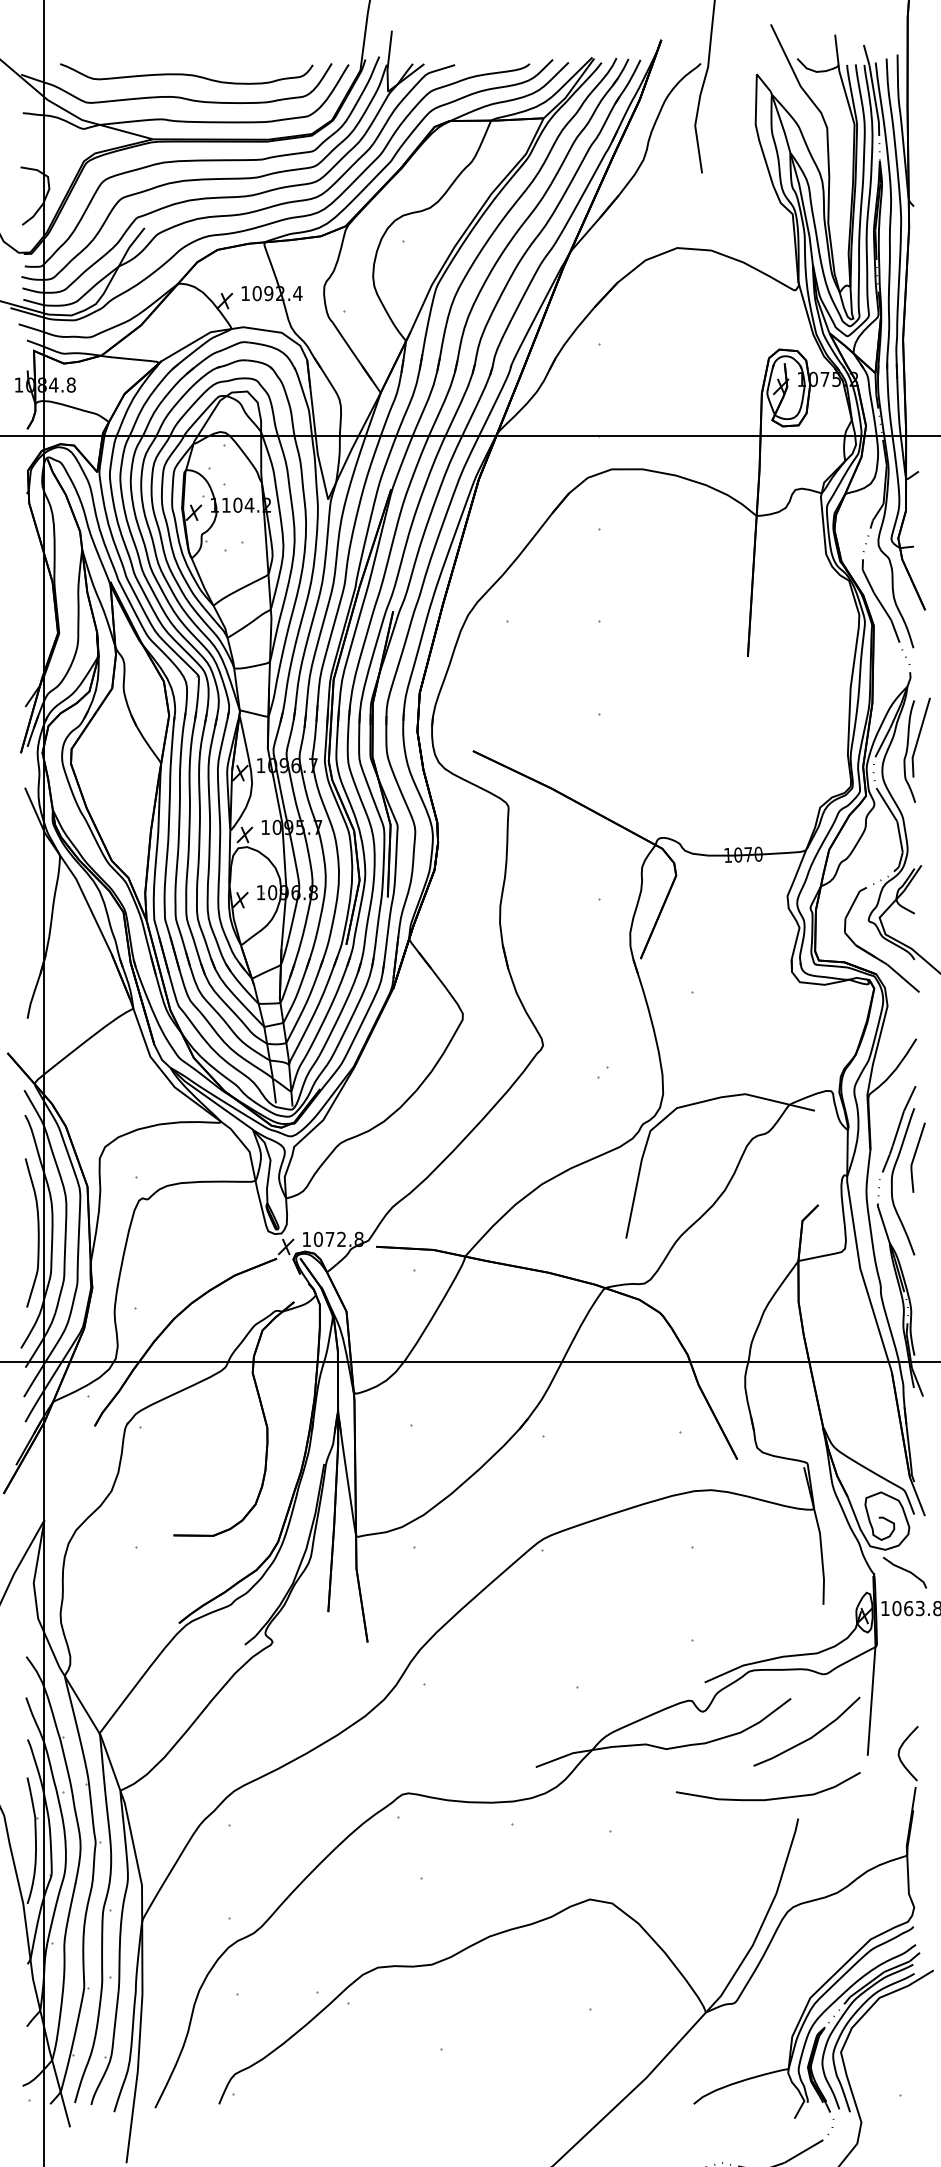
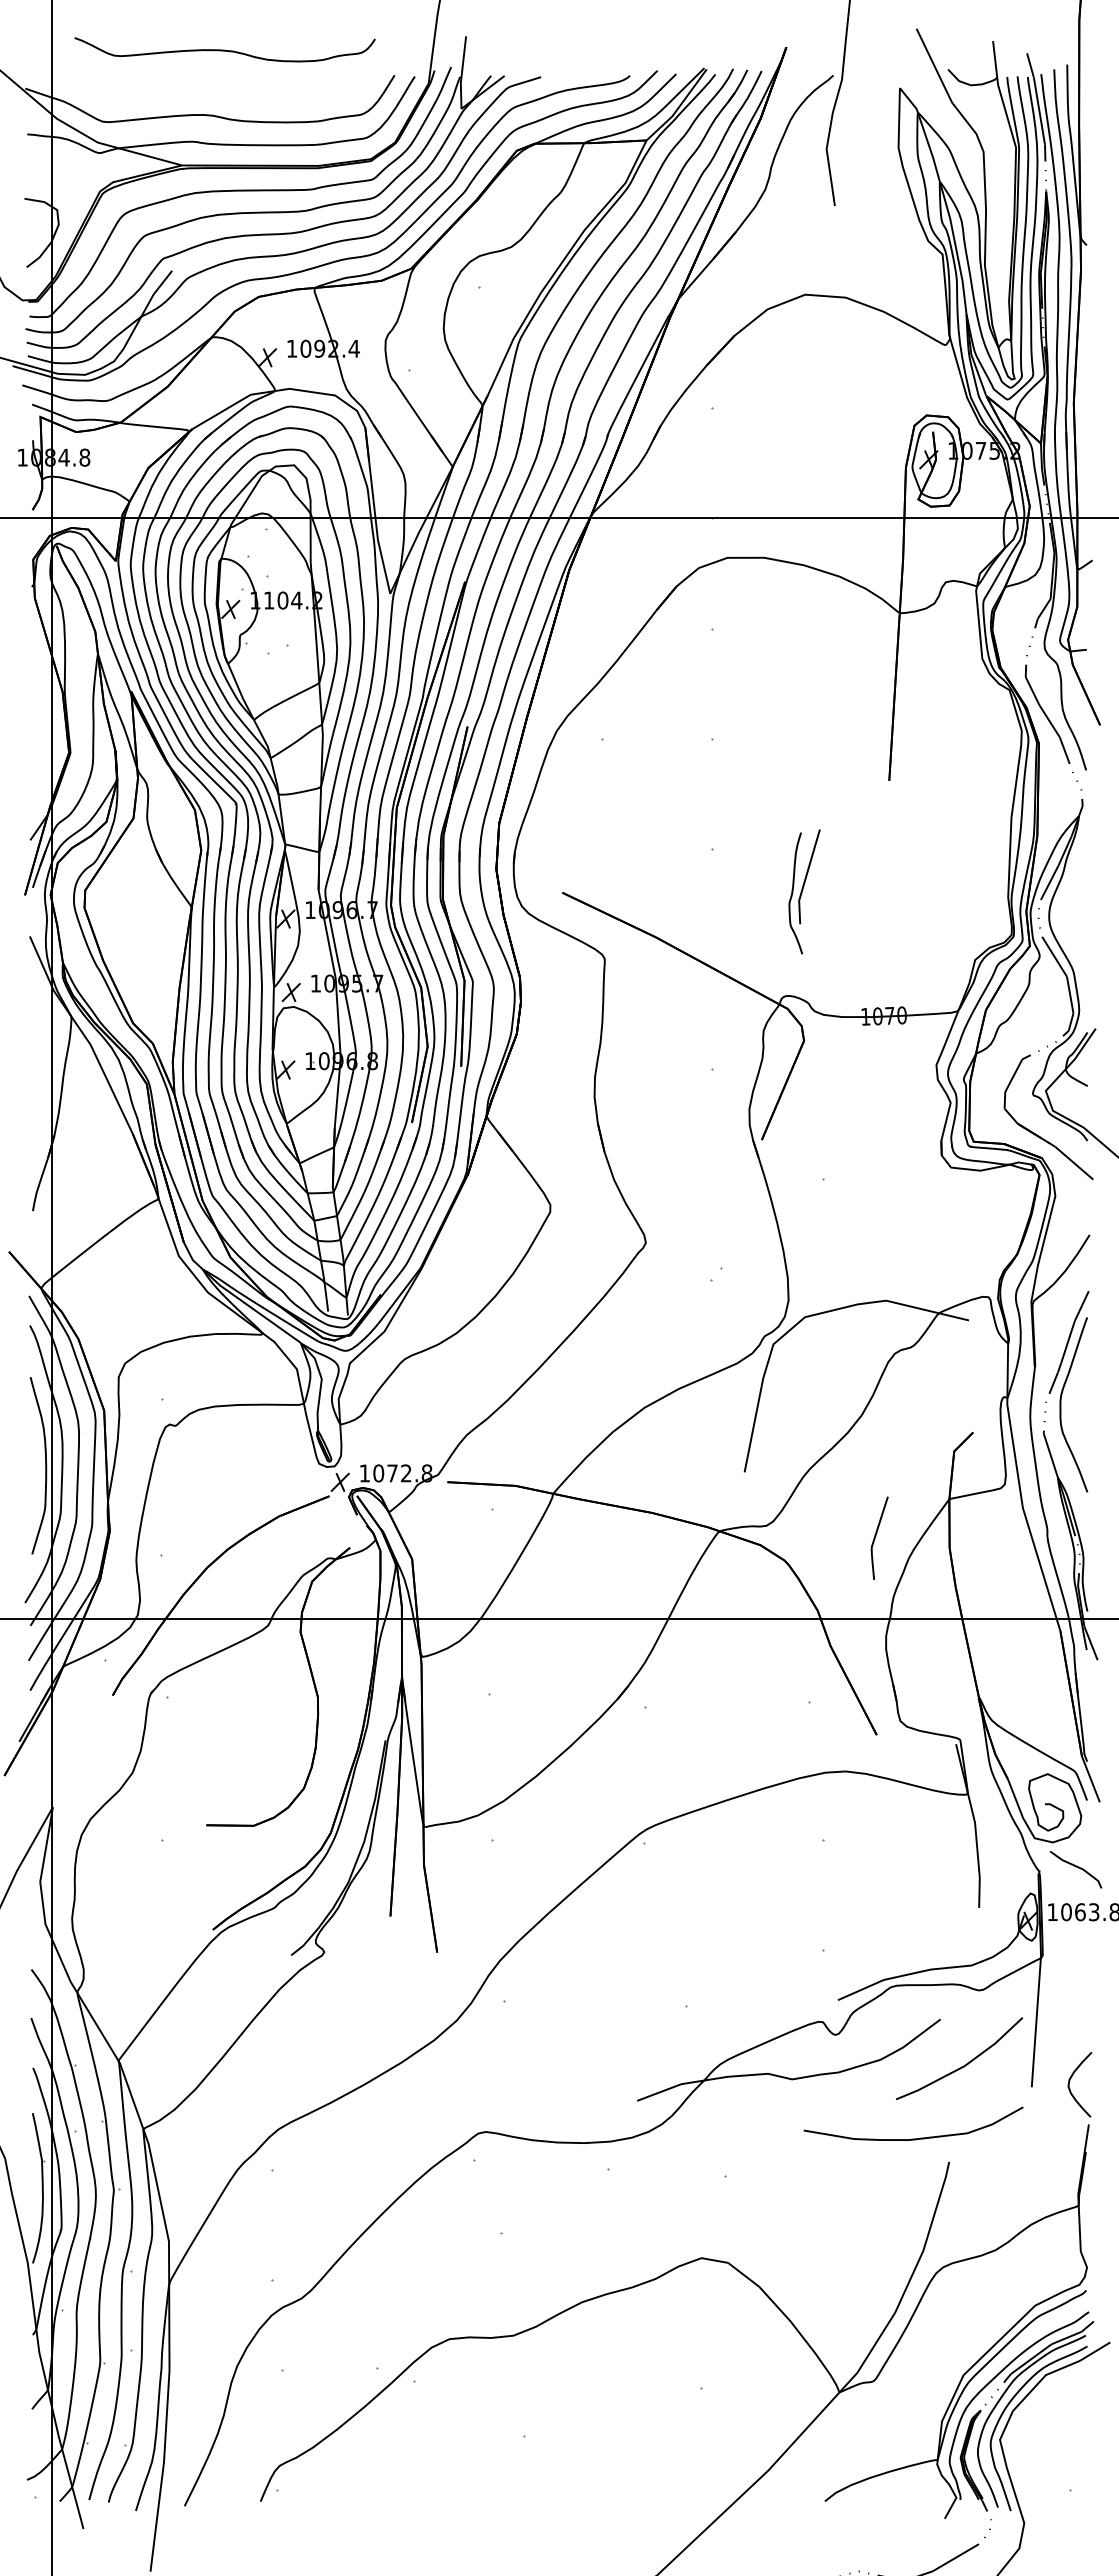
curve: (186, 73) -> (224, 49), moved
part: (917, 750) -> (804, 891), moved
curve: (915, 1156) -> (876, 1536), moved

